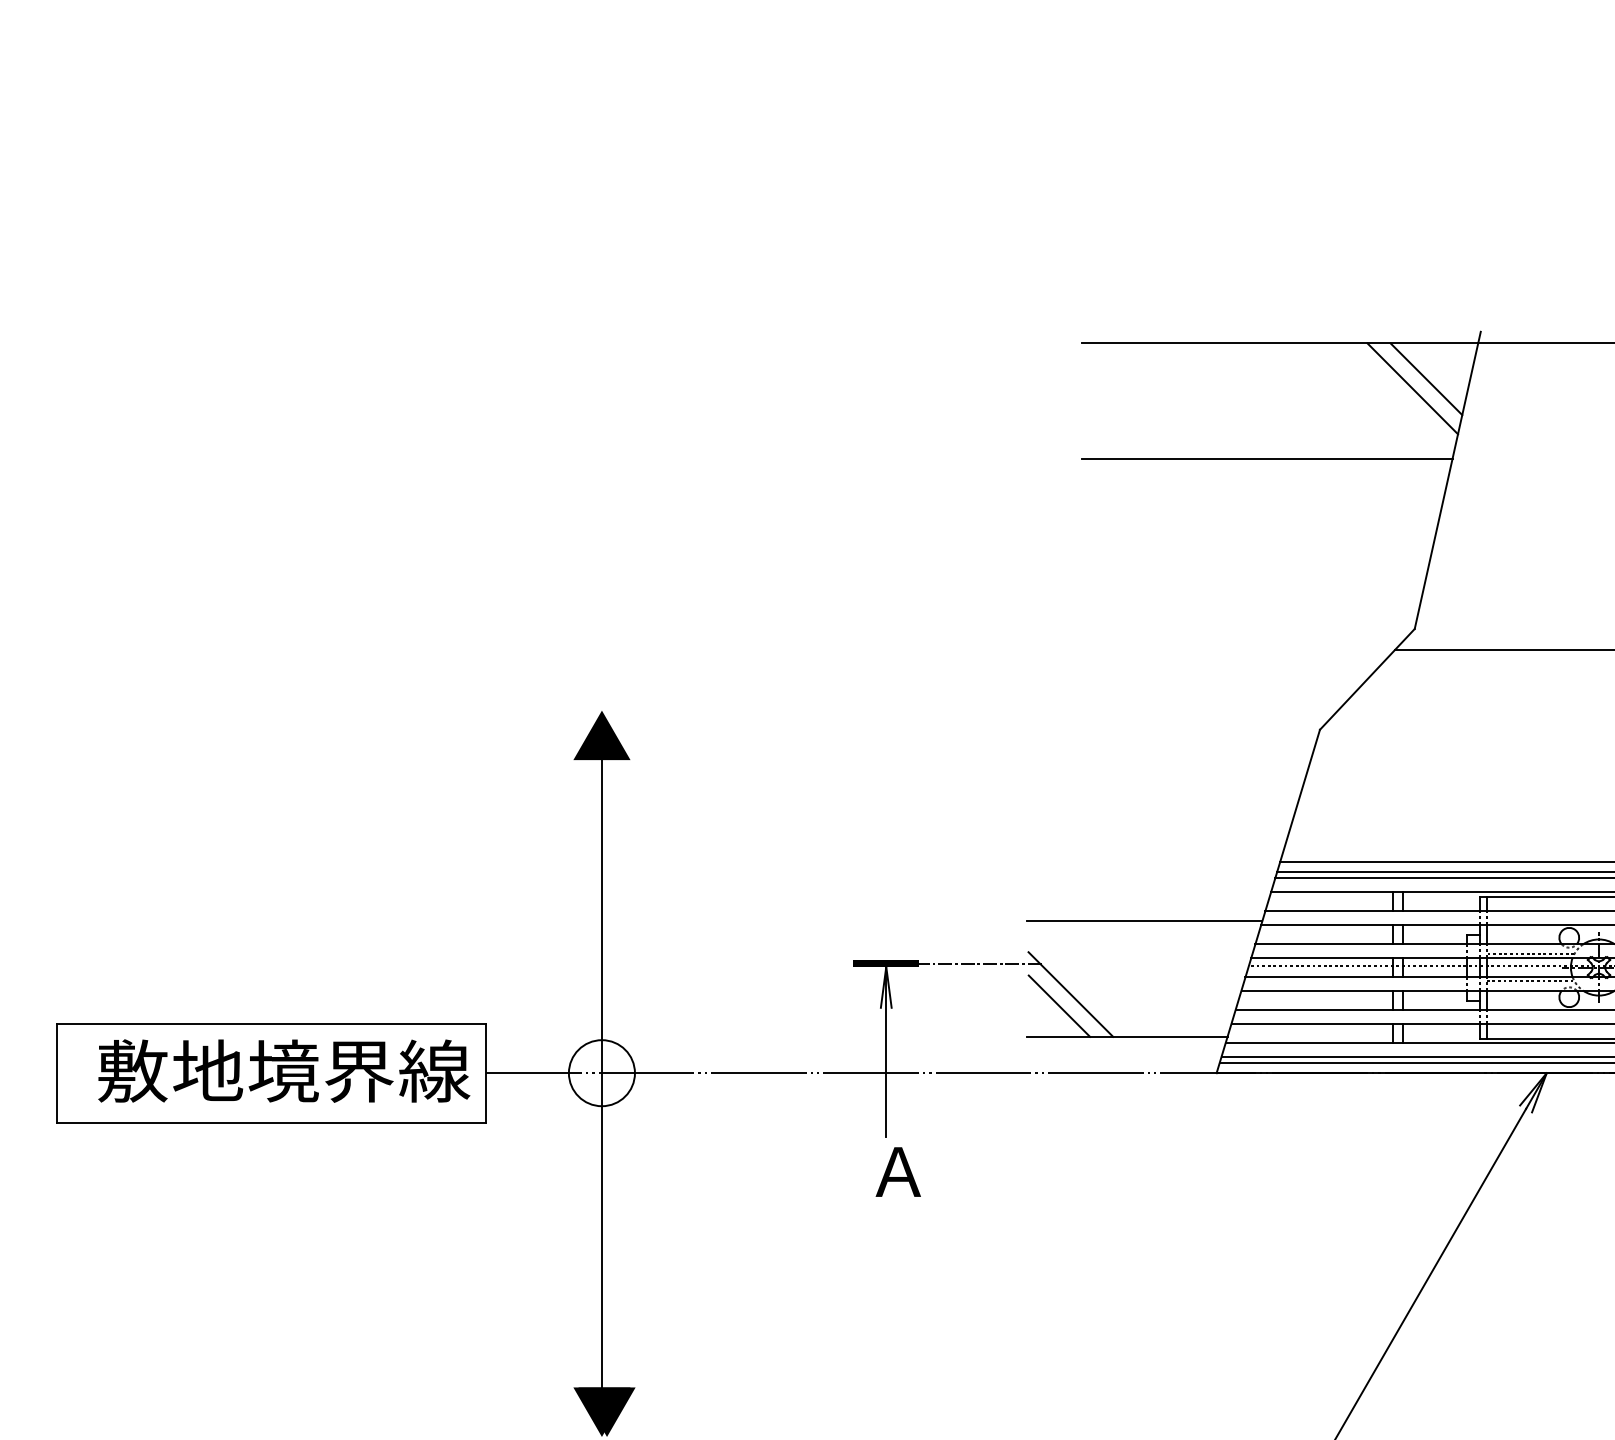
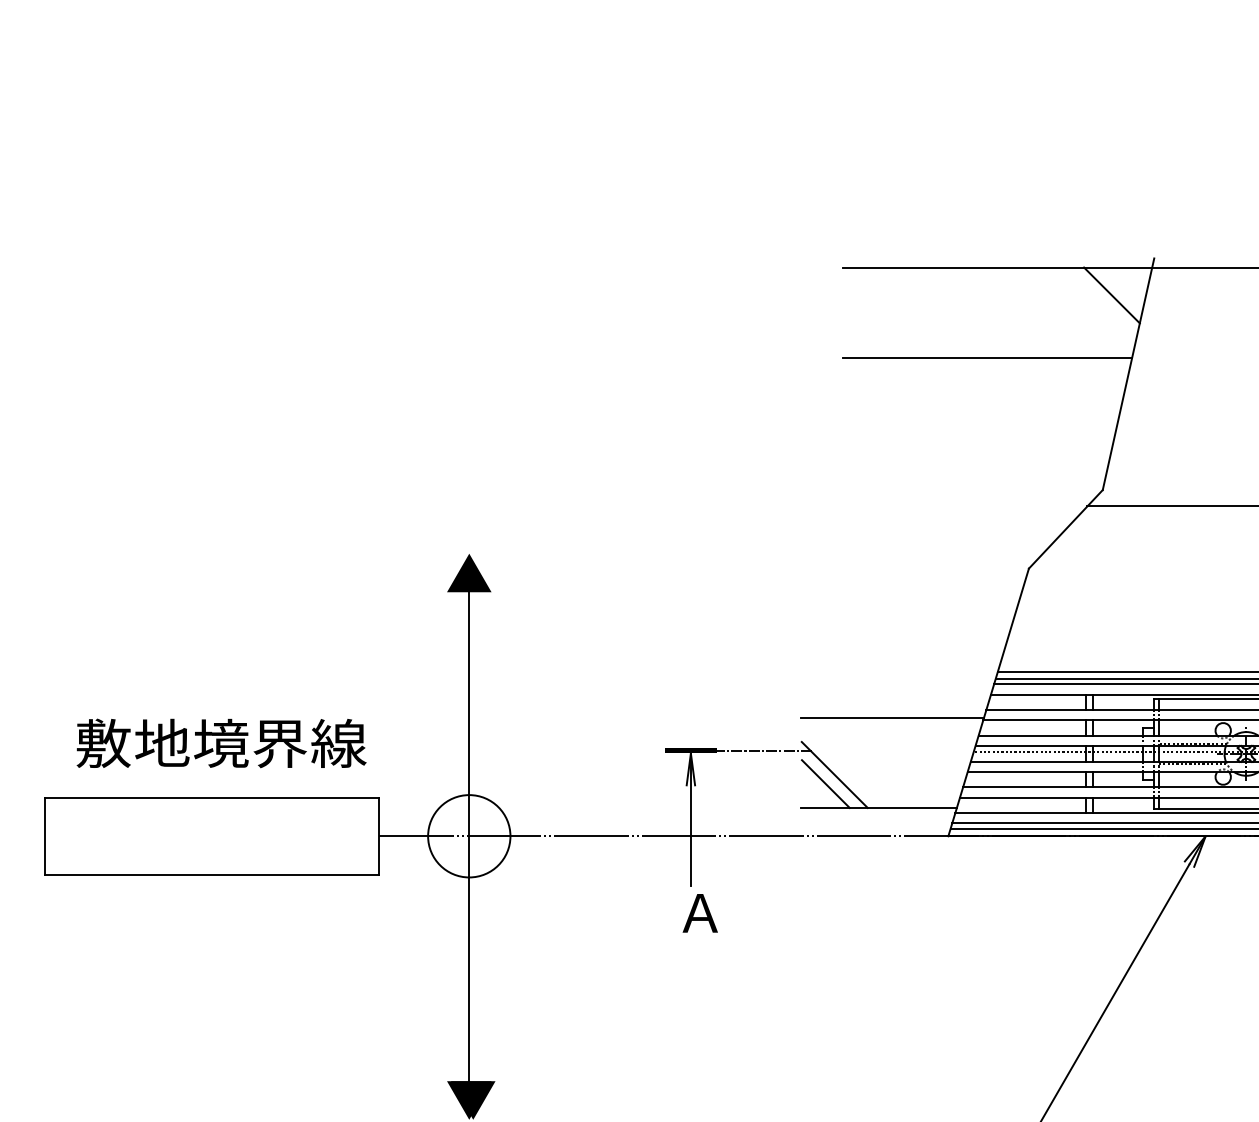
line: (1412, 388) -> (1101, 302), removed
text: (284, 1070) -> (221, 742), moved
circle: (601, 1073) -> (468, 836), size x1.6

